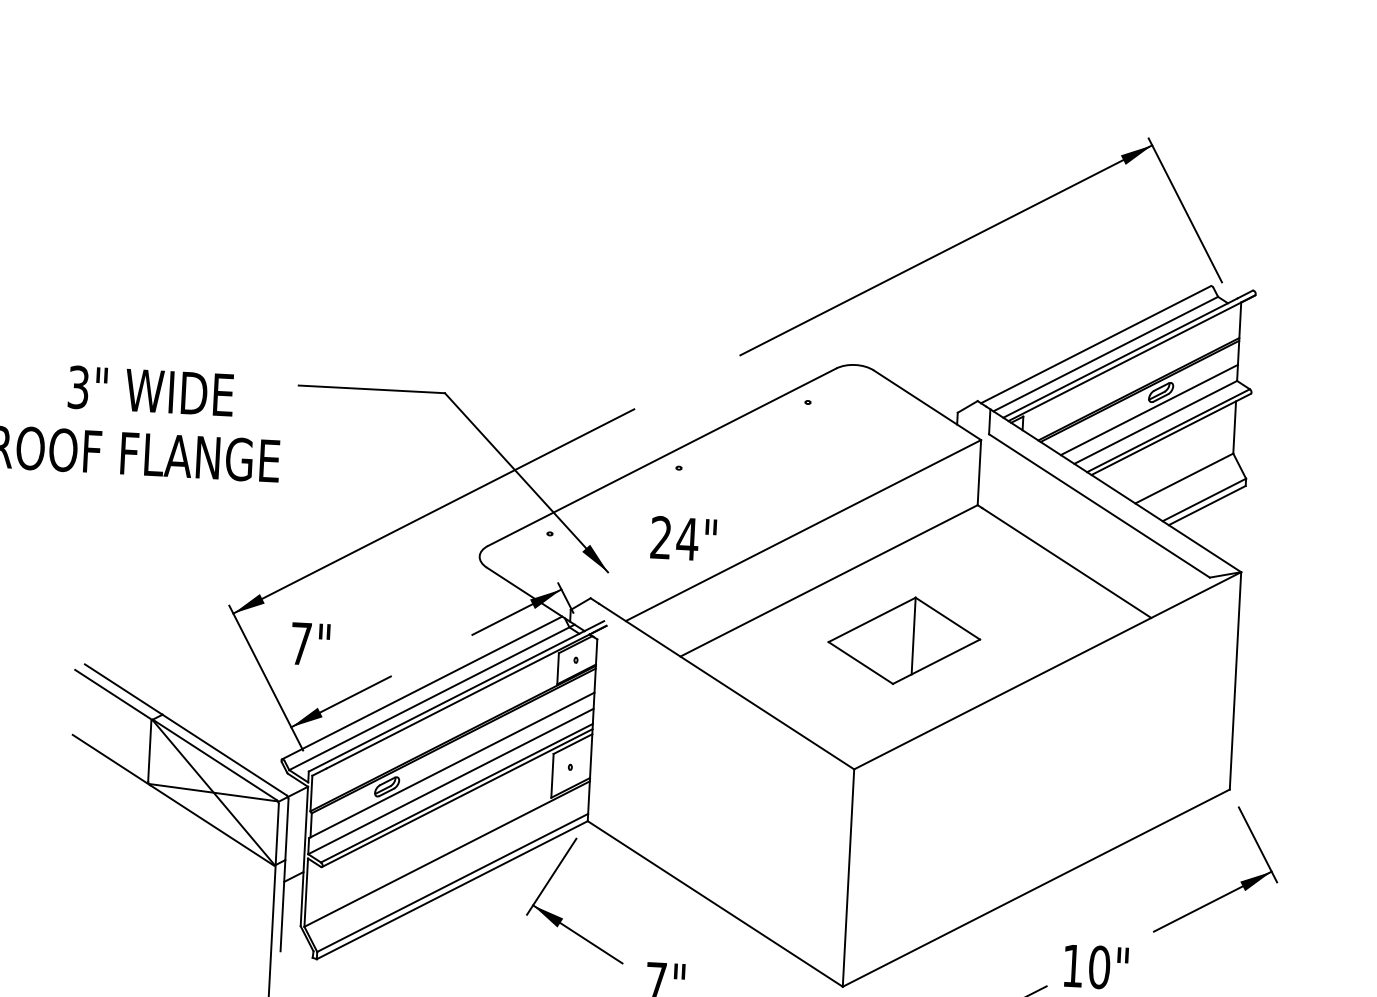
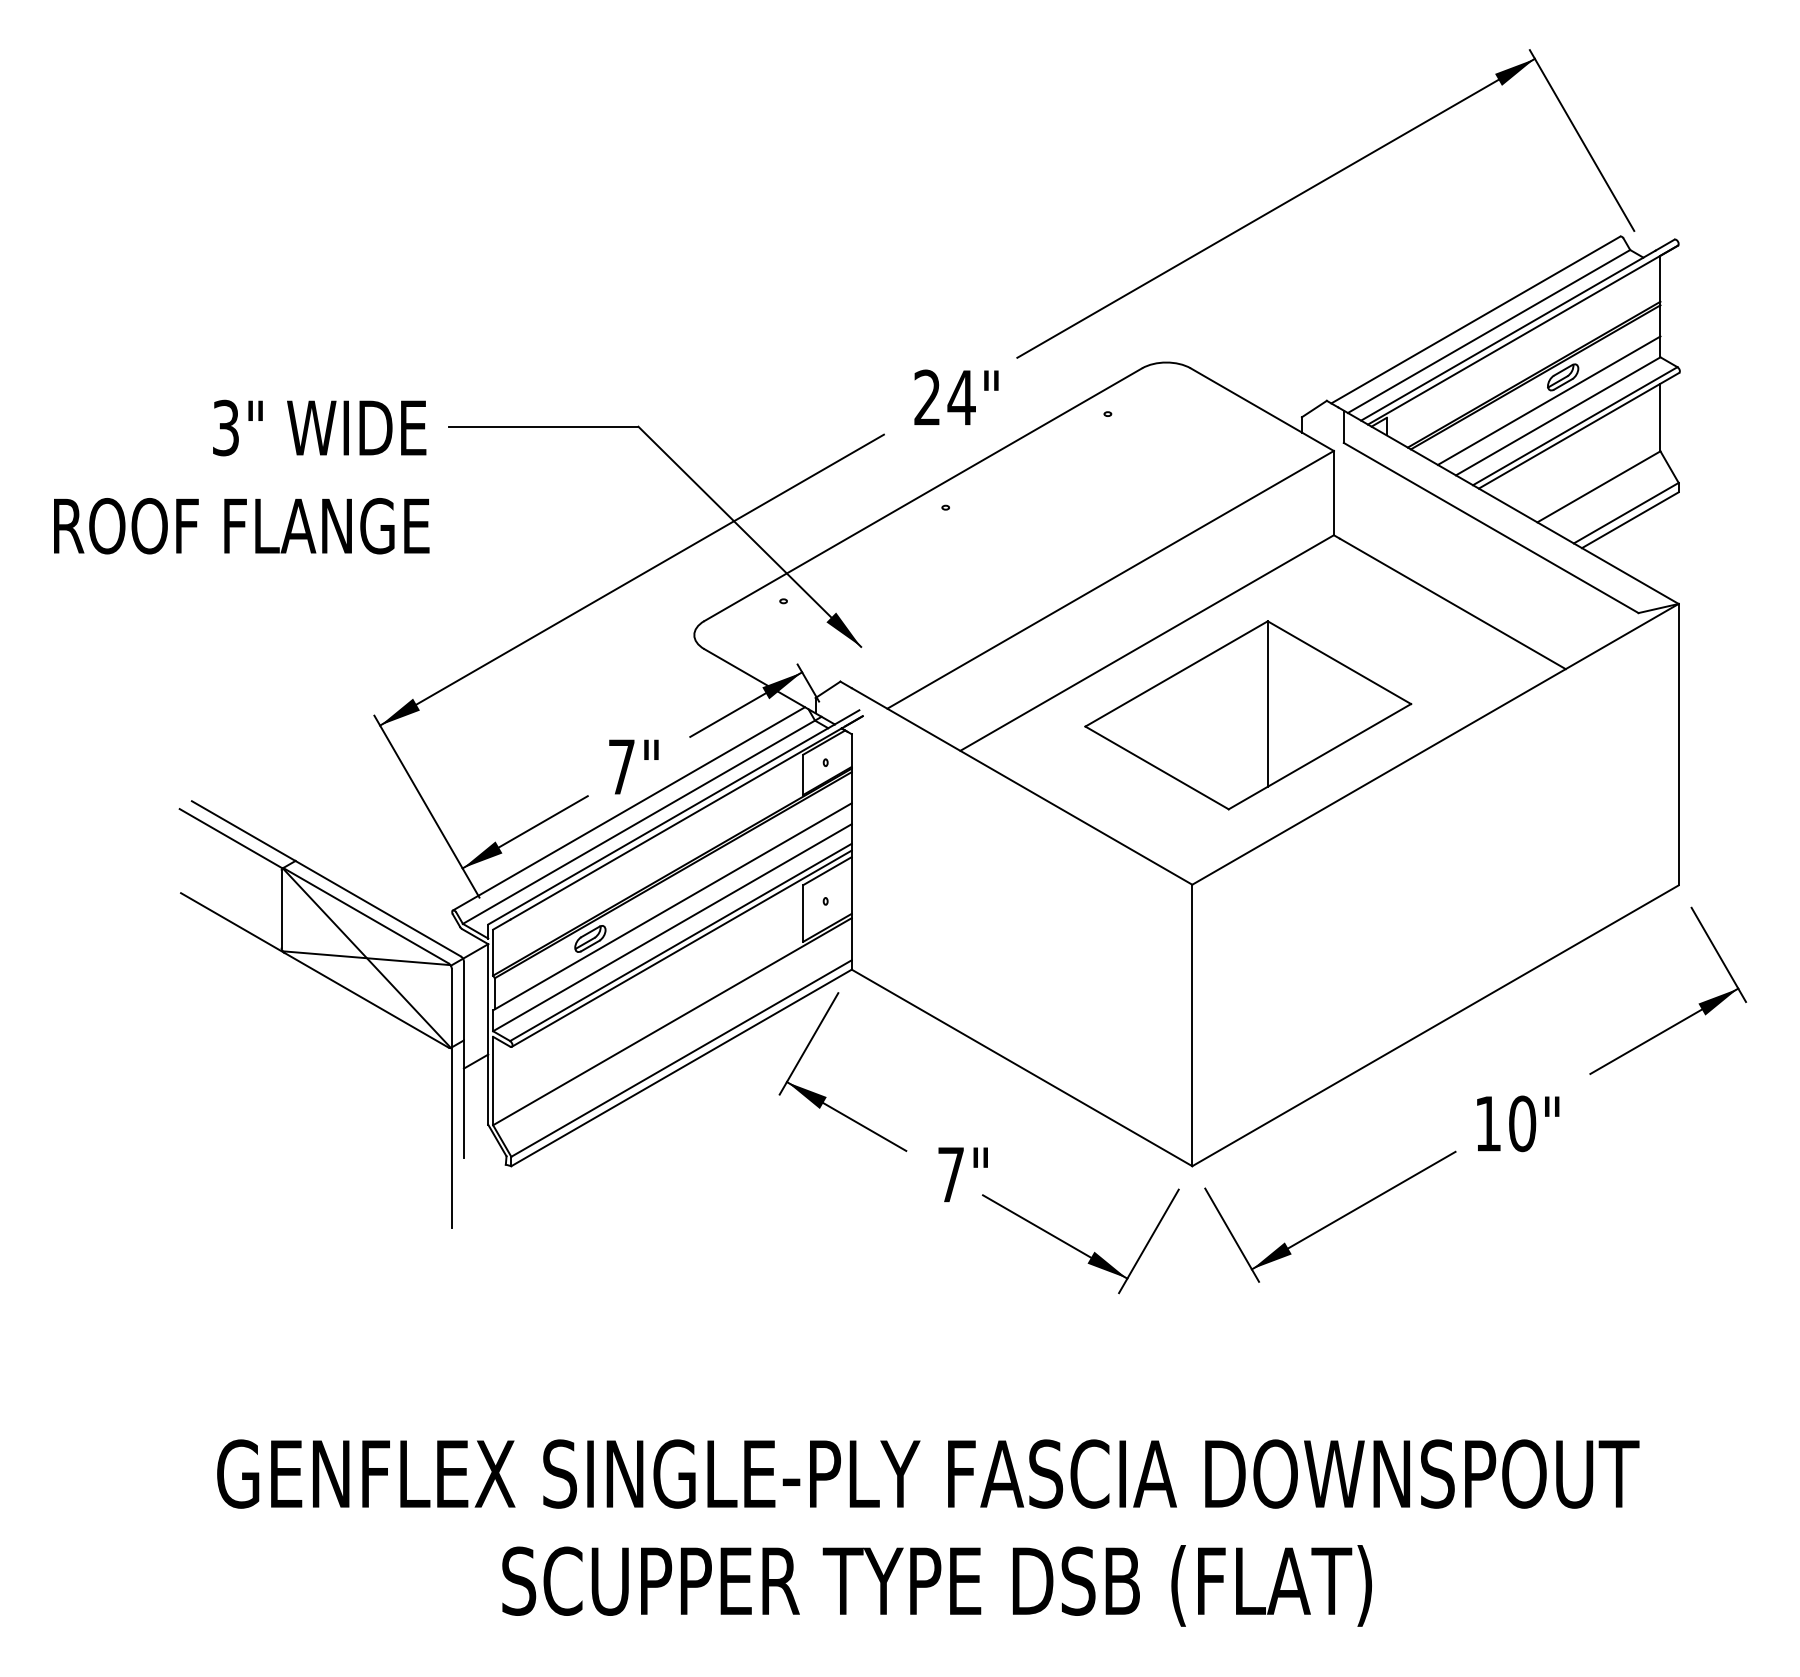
text: (150, 390) -> (319, 427), moved
text: (683, 537) -> (956, 396), moved
part: (904, 640) -> (1248, 715), size x1.67
text: (310, 643) -> (633, 766), moved

